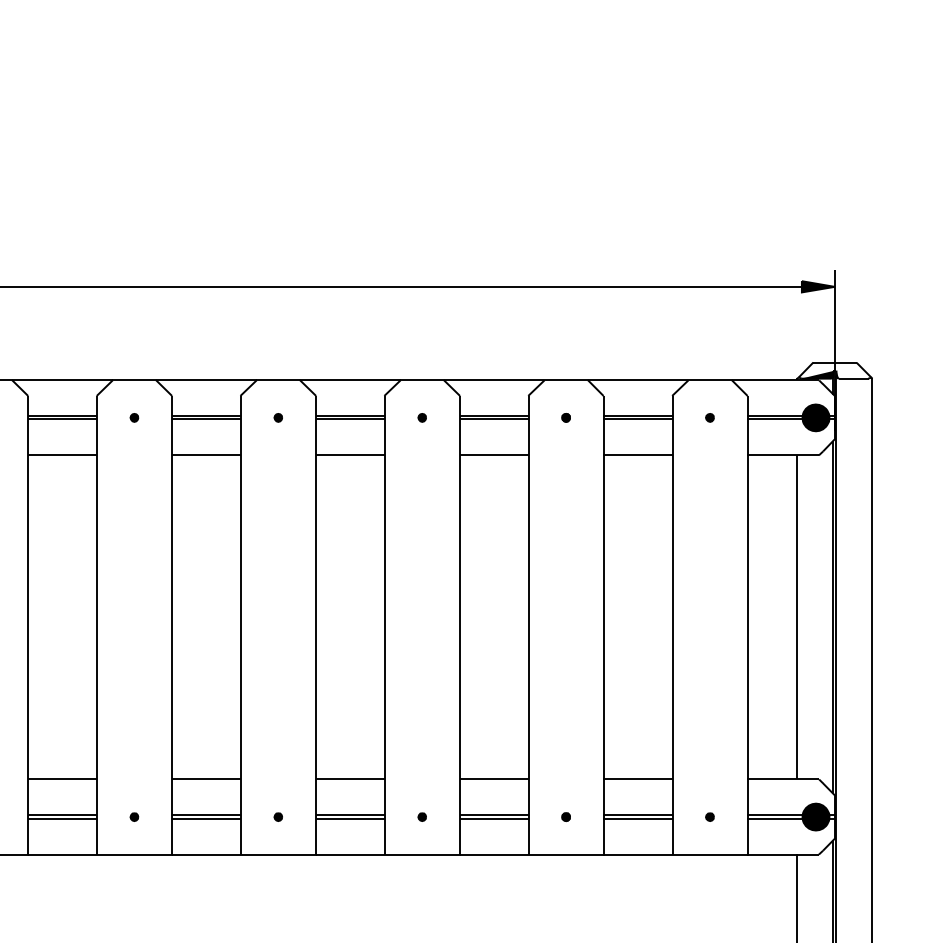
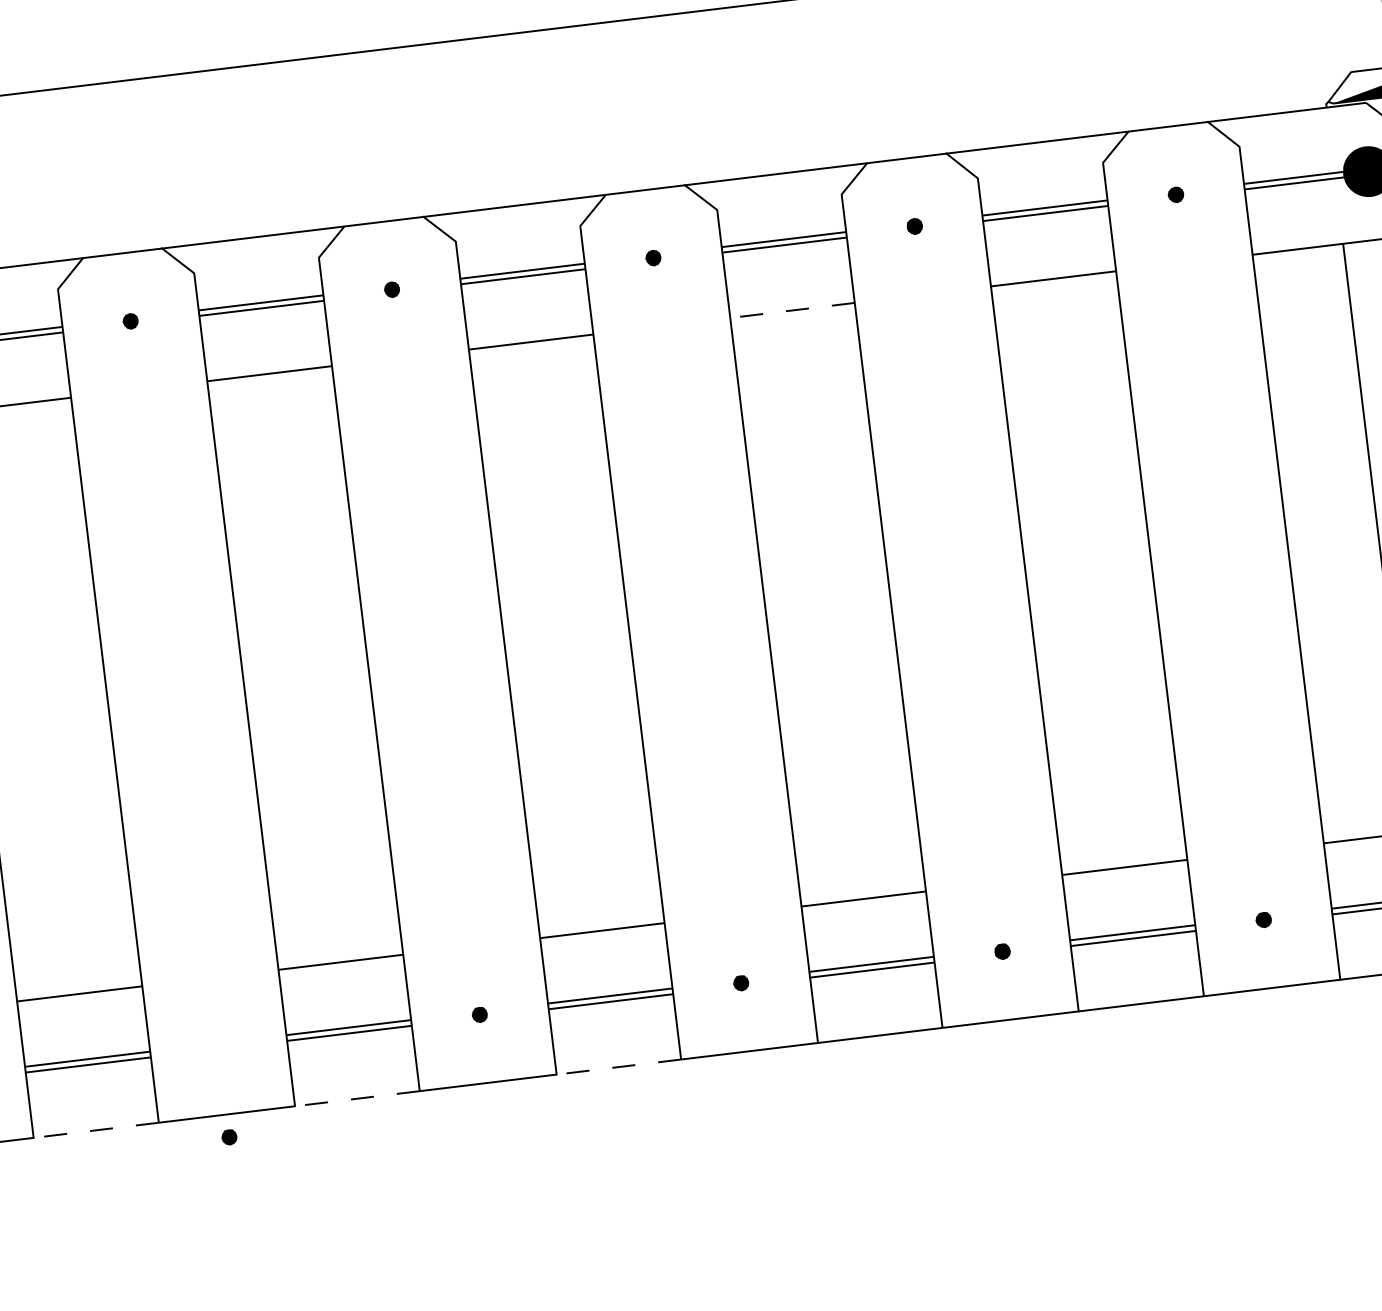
line: (493, 455) -> (791, 310), solid -> dashed
part: (134, 816) -> (229, 1136), moved
line: (62, 854) -> (96, 1130), solid -> dashed
line: (205, 854) -> (355, 1098), solid -> dashed
line: (349, 854) -> (617, 1067), solid -> dashed

